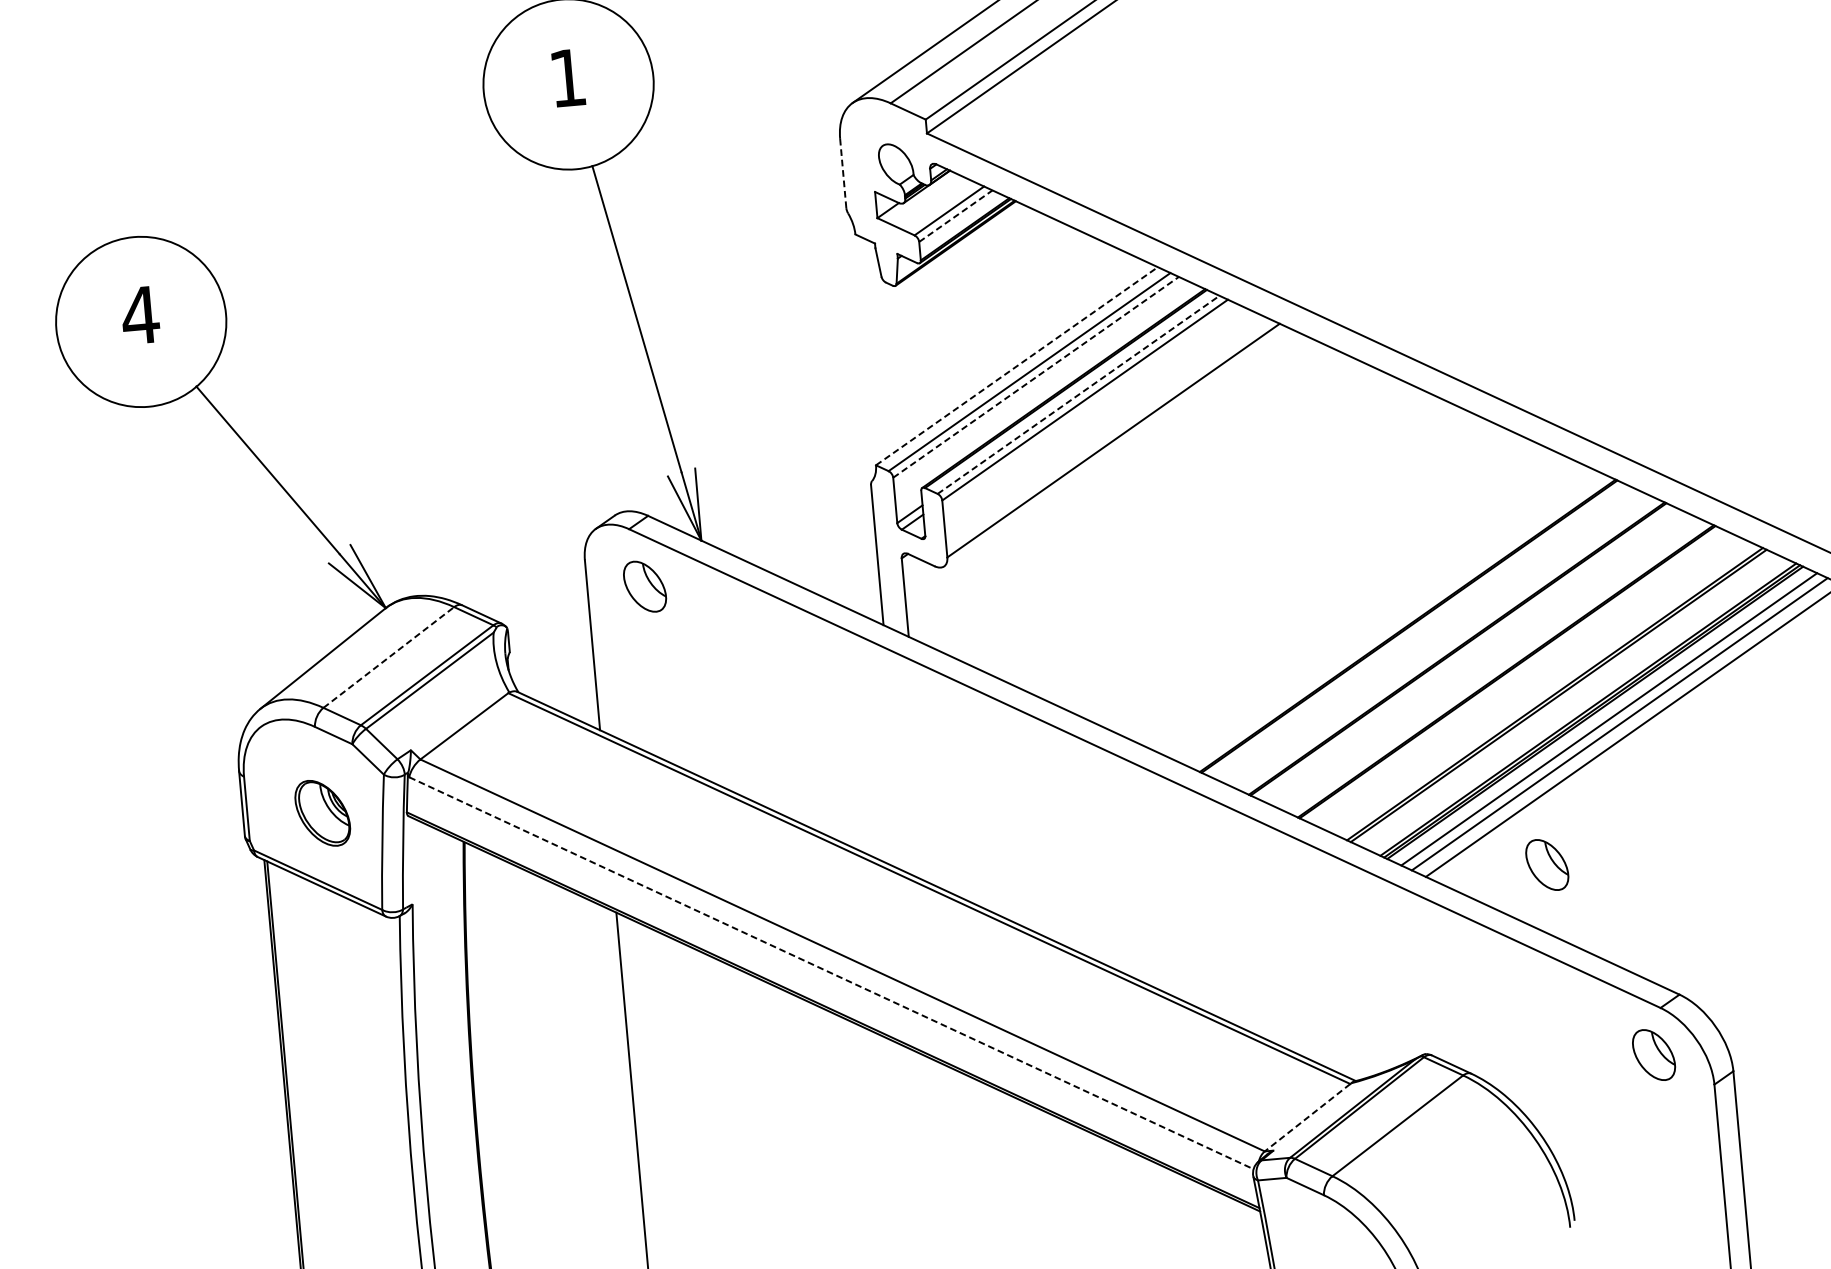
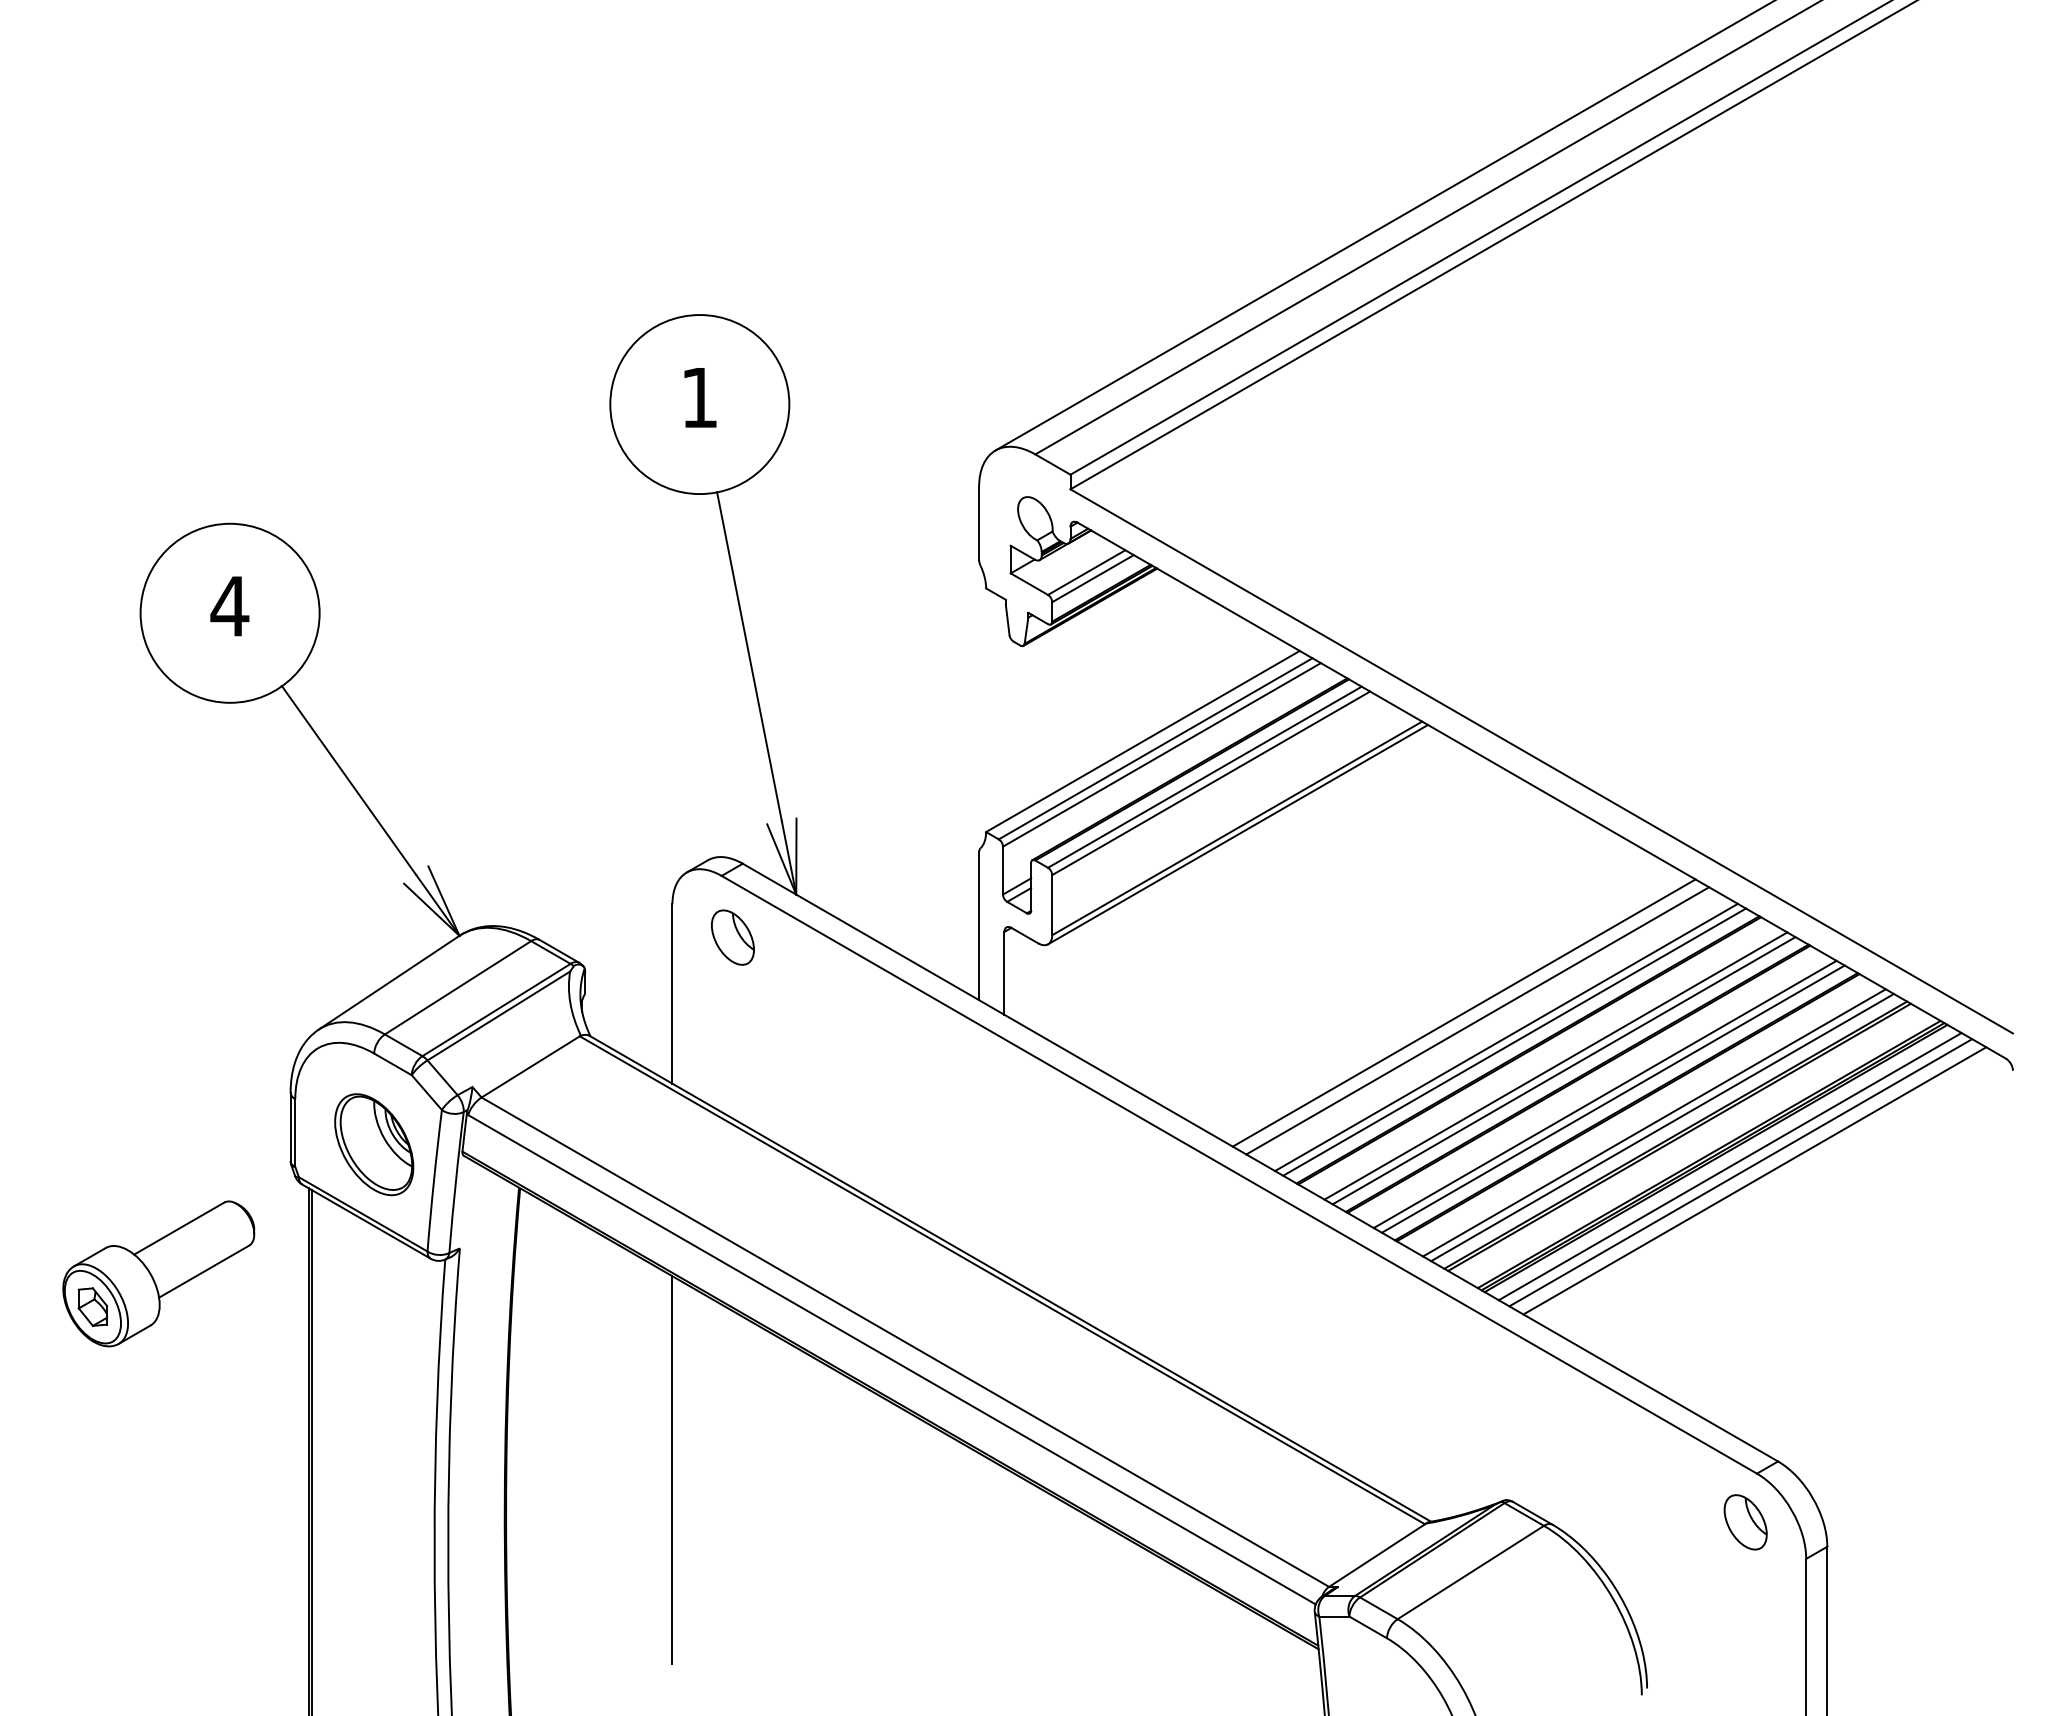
line: (843, 173) -> (979, 523), dashed -> solid
line: (956, 215) -> (1093, 578), dashed -> solid
line: (1017, 366) -> (1143, 741), dashed -> solid
line: (1035, 376) -> (1161, 754), dashed -> solid
line: (1079, 394) -> (1205, 776), dashed -> solid
line: (1115, 446) -> (1238, 834), added
line: (1343, 595) -> (1463, 1012), added
line: (1357, 602) -> (1477, 1020), added
line: (1386, 615) -> (1506, 1037), added
line: (1394, 619) -> (1514, 1041), added
line: (1435, 638) -> (1555, 1065), added
line: (1443, 642) -> (1563, 1070), added
line: (389, 657) -> (458, 987), dashed -> solid
line: (1484, 661) -> (1604, 1094), added
line: (1491, 664) -> (1612, 1098), added
line: (1533, 683) -> (1654, 1122), added
line: (1541, 688) -> (1662, 1127), added
part: (322, 813) -> (374, 1144), size x1.43
part: (1547, 865) -> (1651, 1313), removed
part: (129, 953) -> (158, 1273), added
line: (831, 973) -> (892, 1360), dashed -> solid
line: (1307, 1117) -> (1376, 1555), dashed -> solid

